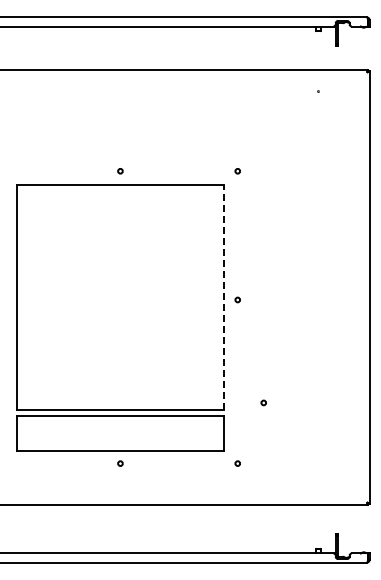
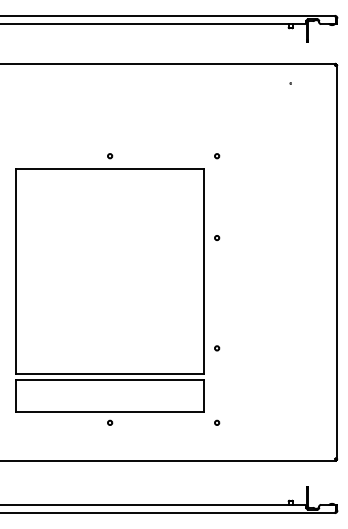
line: (223, 296) -> (204, 270), dashed -> solid
circle: (237, 299) -> (216, 237), moved
circle: (263, 402) -> (216, 347), moved

